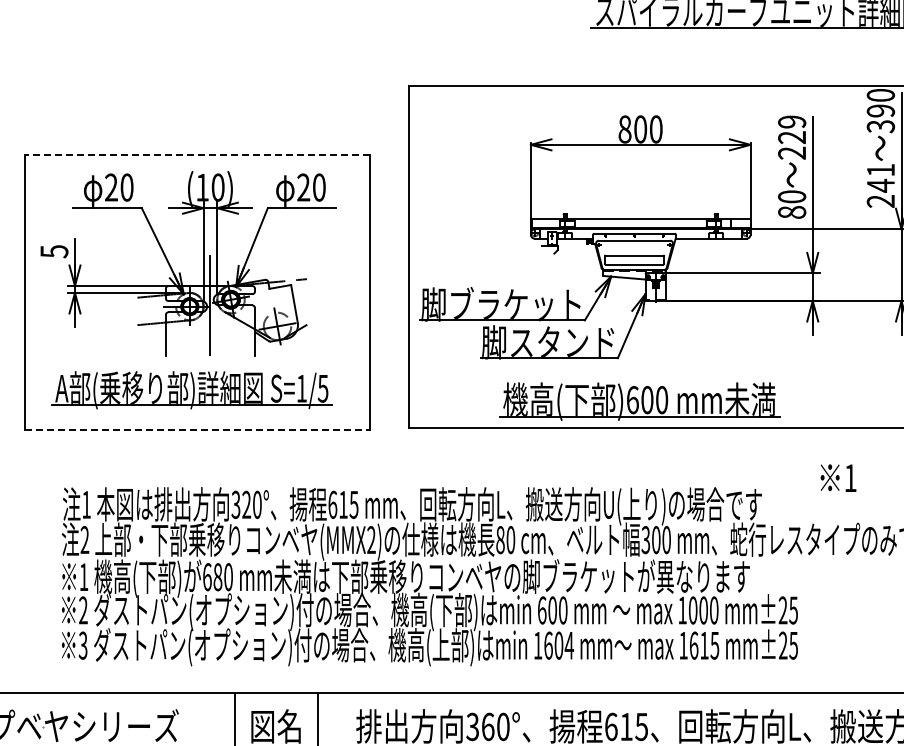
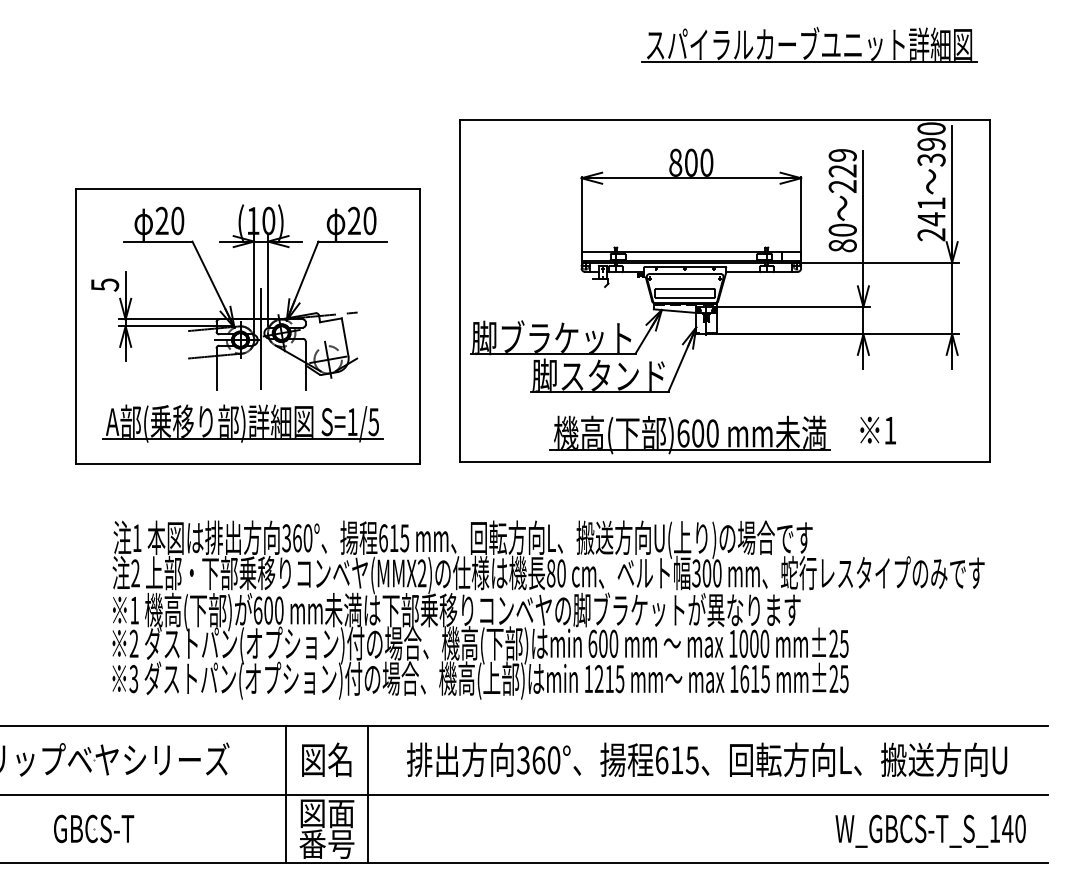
line: (196, 155) -> (247, 188), dashed -> solid
line: (197, 430) -> (248, 463), dashed -> solid
text: (837, 478) -> (877, 430), moved
text: (246, 505) -> (297, 538), 320° -> 360°
text: (217, 577) -> (268, 610), 680 -> 600
text: (558, 646) -> (609, 679), 1604 -> 1215

